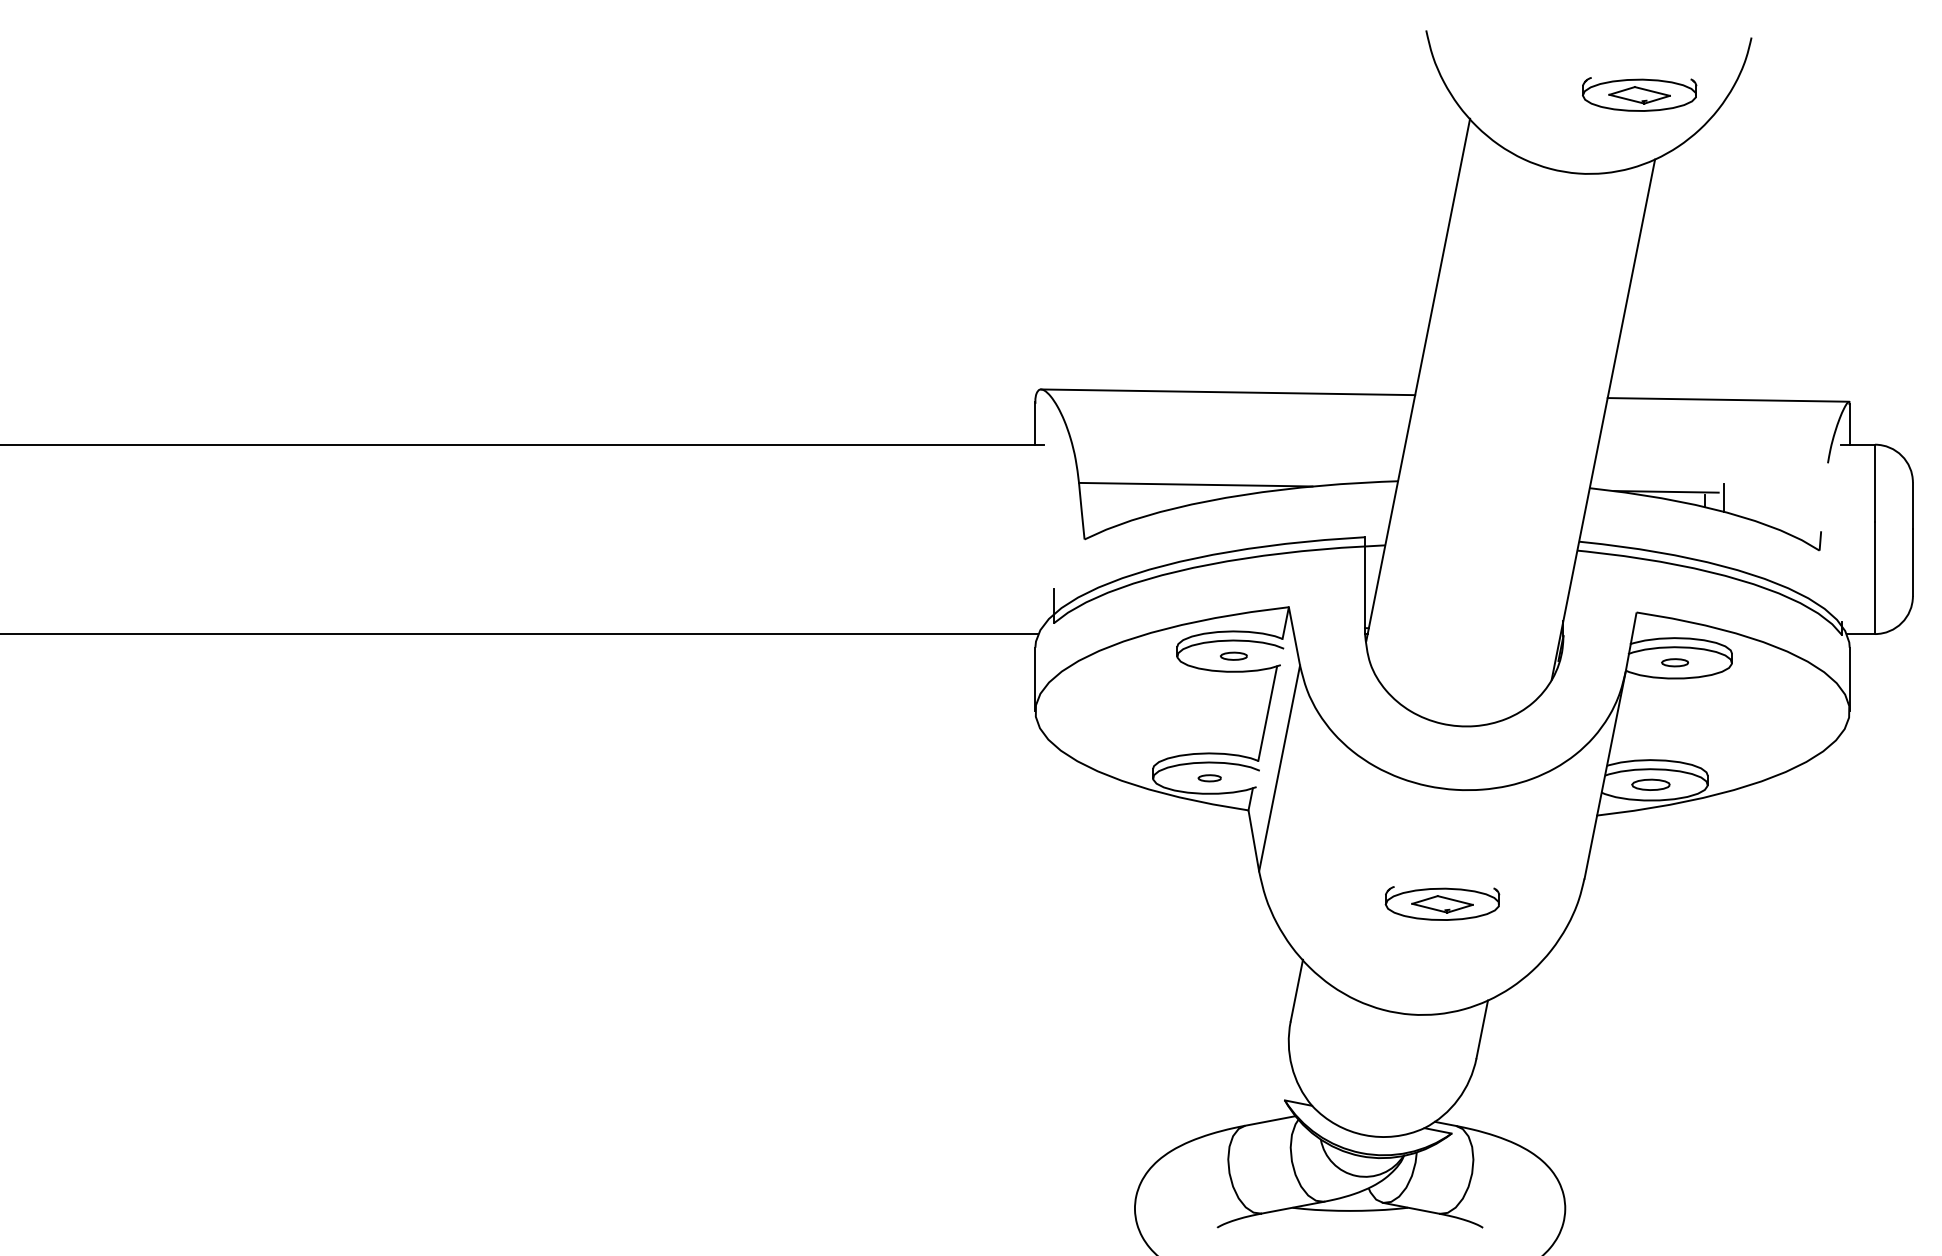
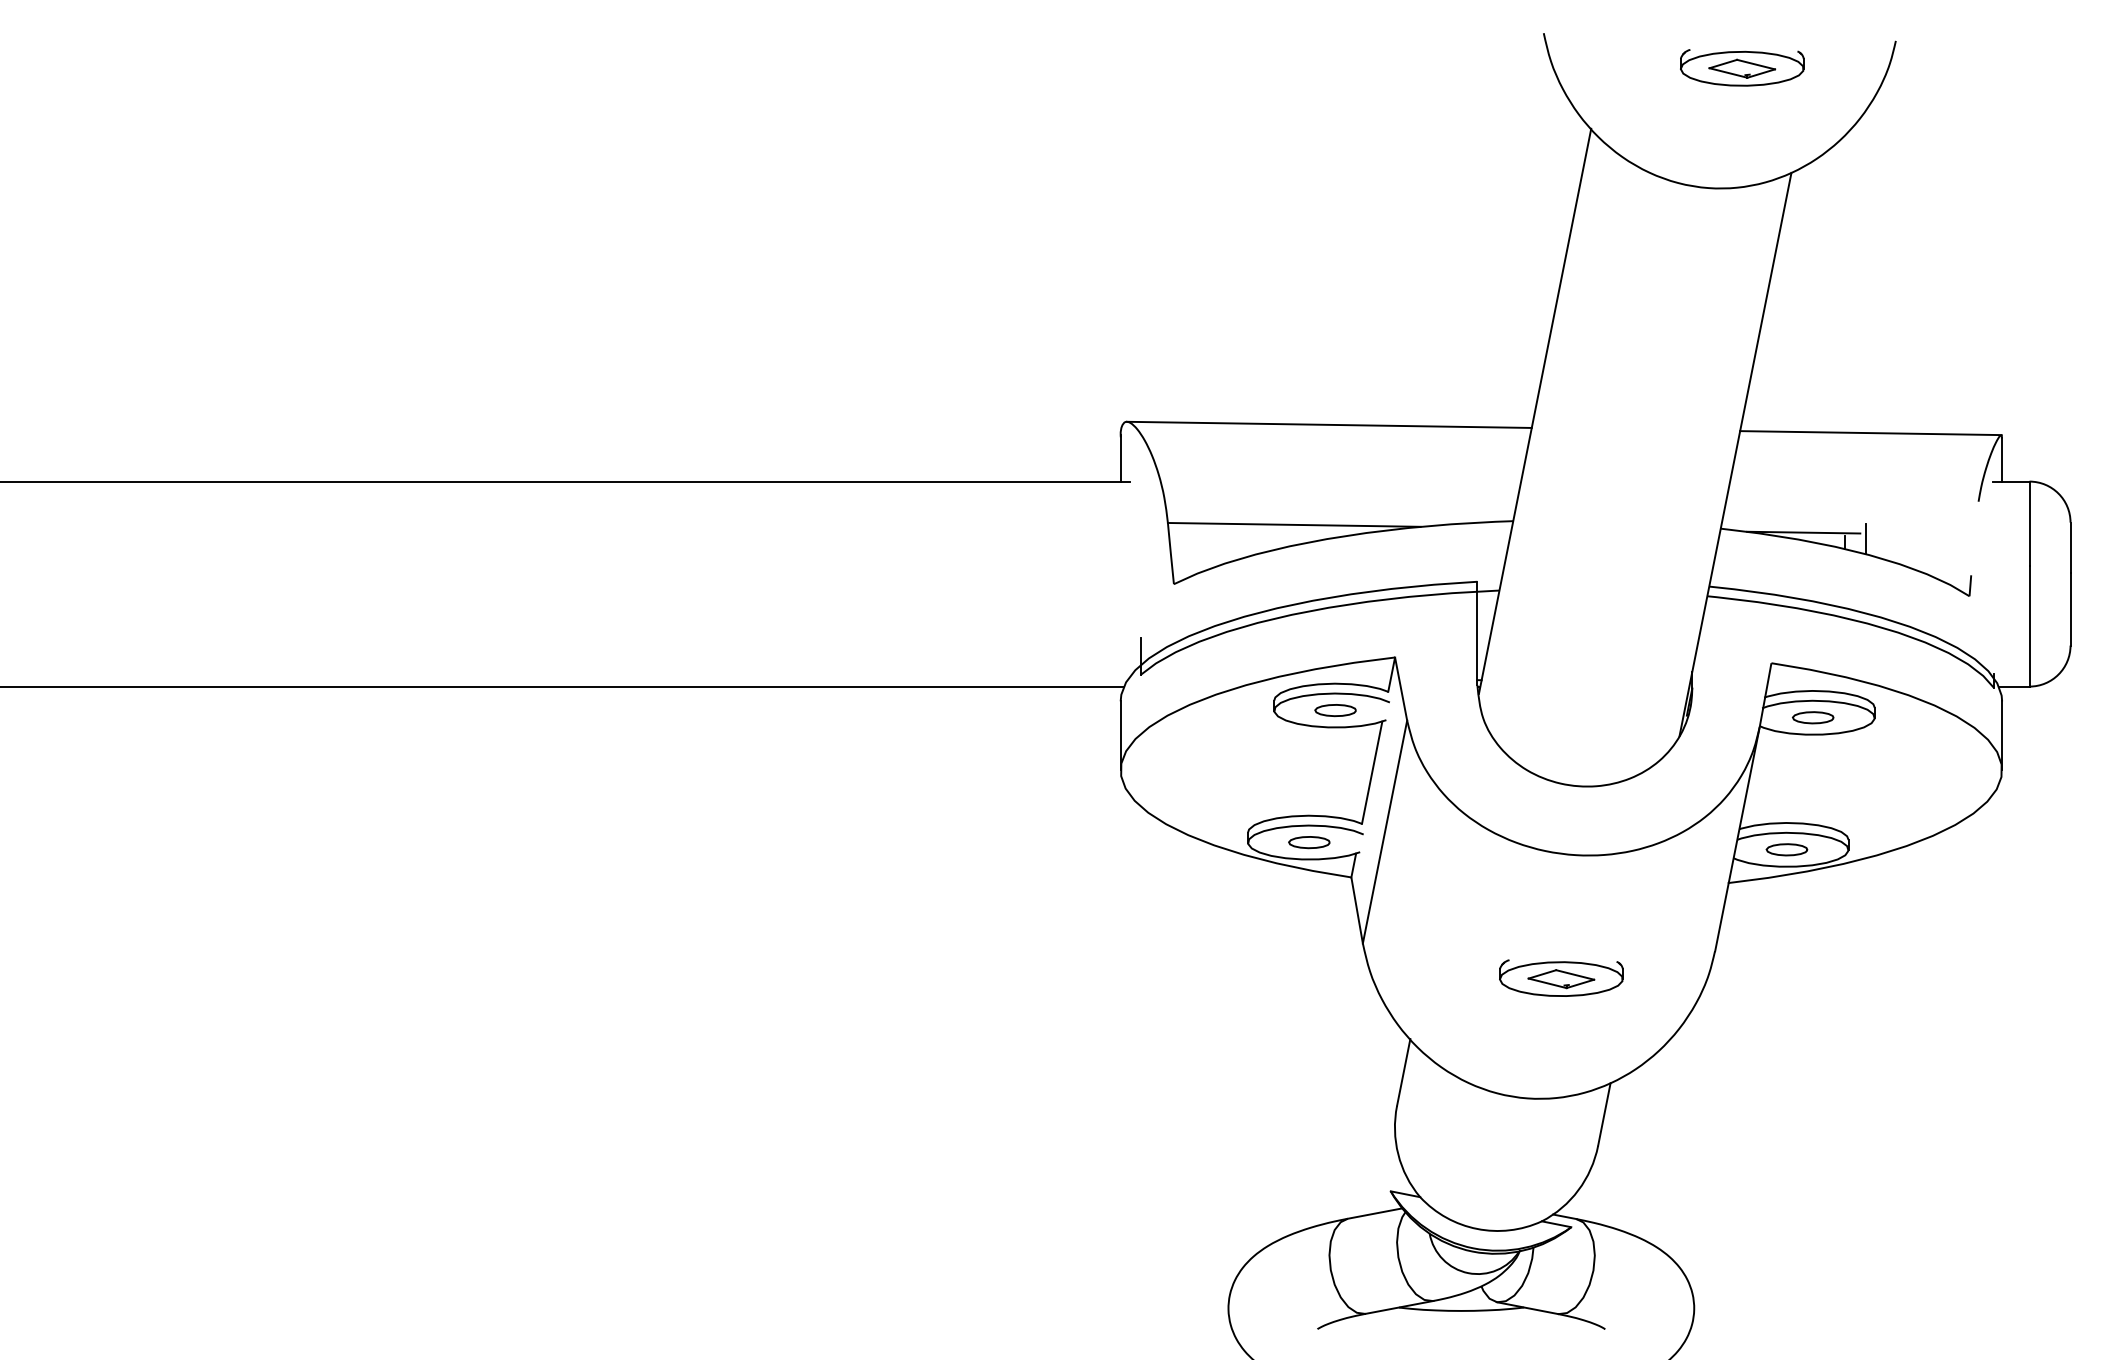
part: (1639, 94) -> (1742, 67), moved
part: (1233, 656) -> (1335, 710), size x1.43
part: (1674, 662) -> (1812, 717), size x1.43
part: (1209, 778) -> (1309, 842), size x1.67

